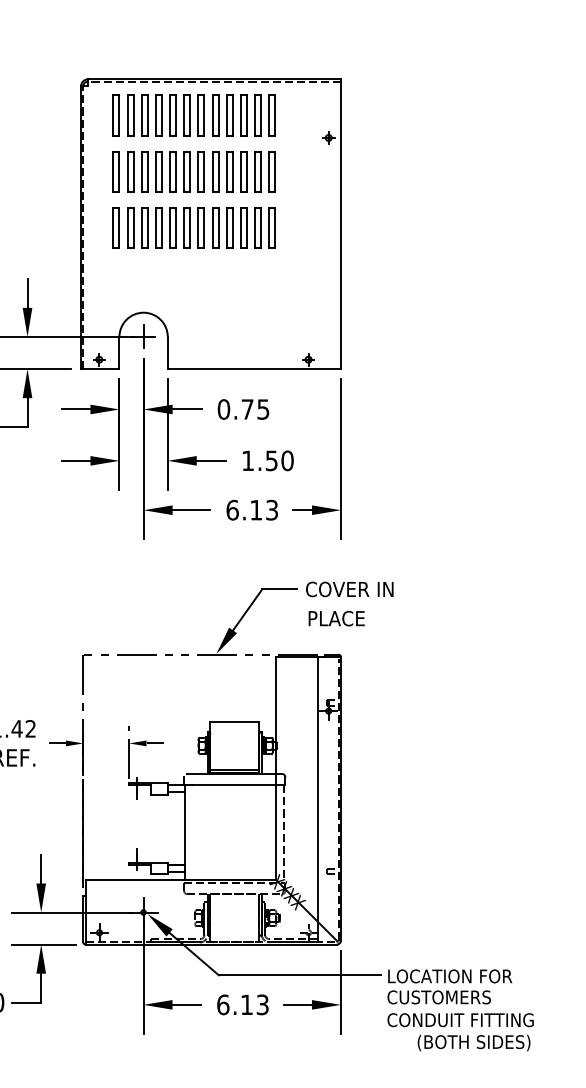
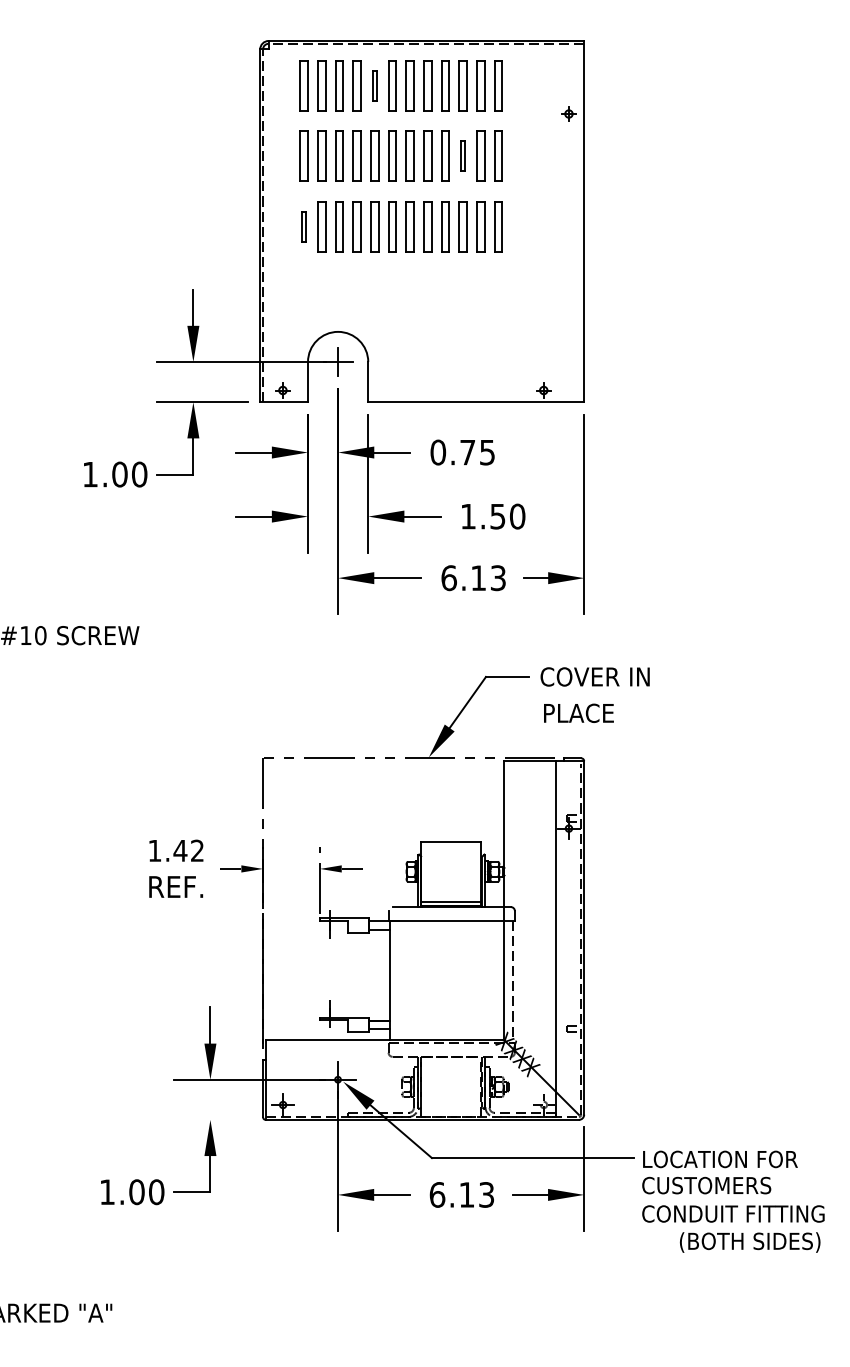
part: (172, 115) -> (374, 85), size x0.6
part: (243, 171) -> (462, 155), size x0.6
part: (115, 228) -> (303, 226), size x0.6
line: (43, 944) -> (213, 1119), removed

